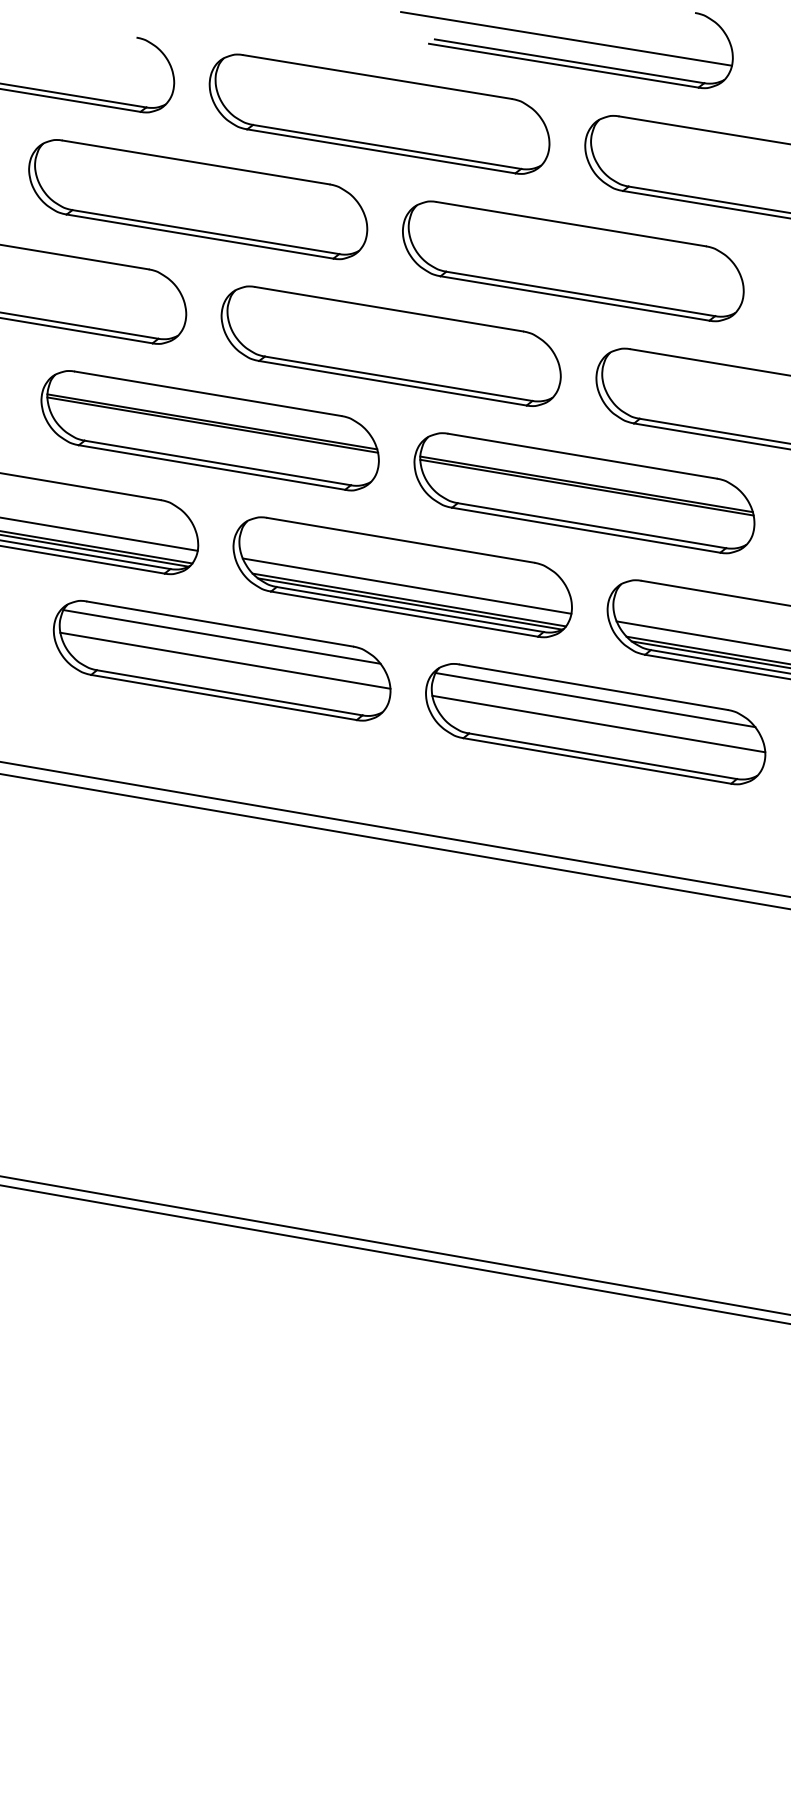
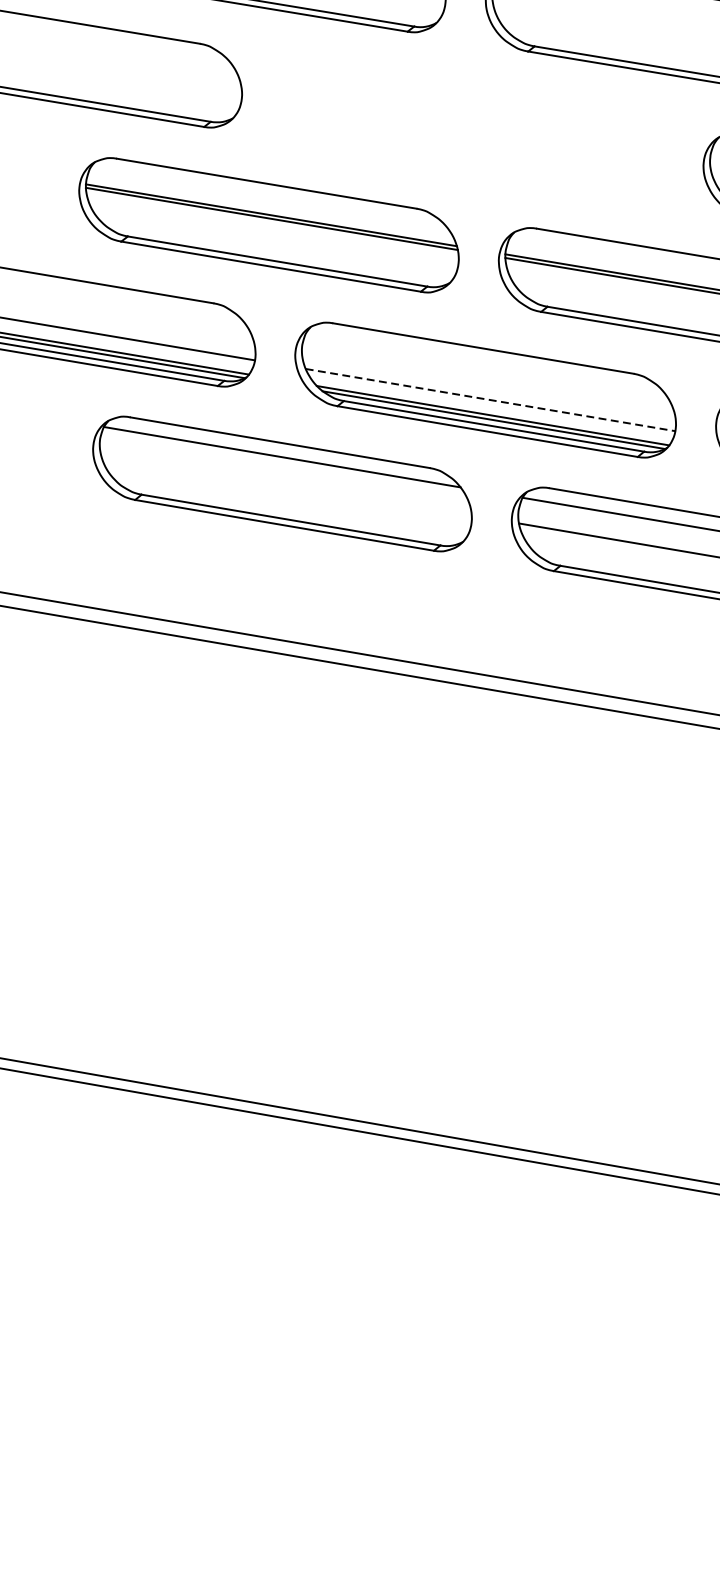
part: (390, 345) -> (471, 129), removed
line: (407, 586) -> (490, 400), solid -> dashed
line: (225, 660) -> (286, 483), removed

